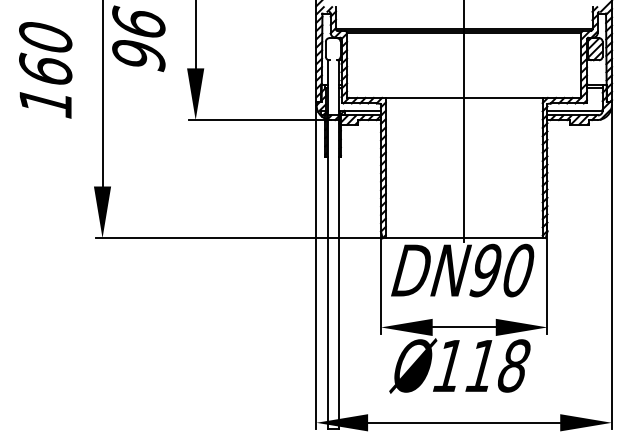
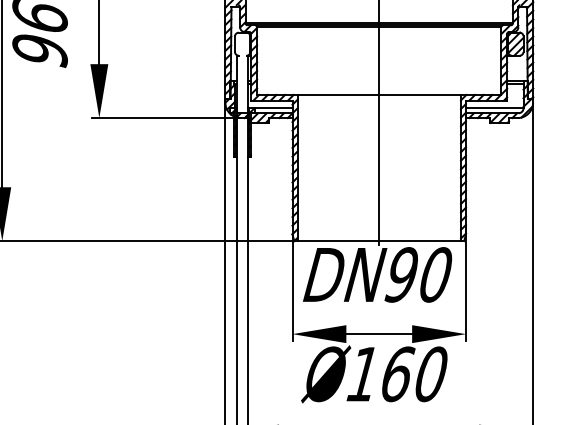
text: (497, 365) -> (413, 373), Ø118 -> Ø160

